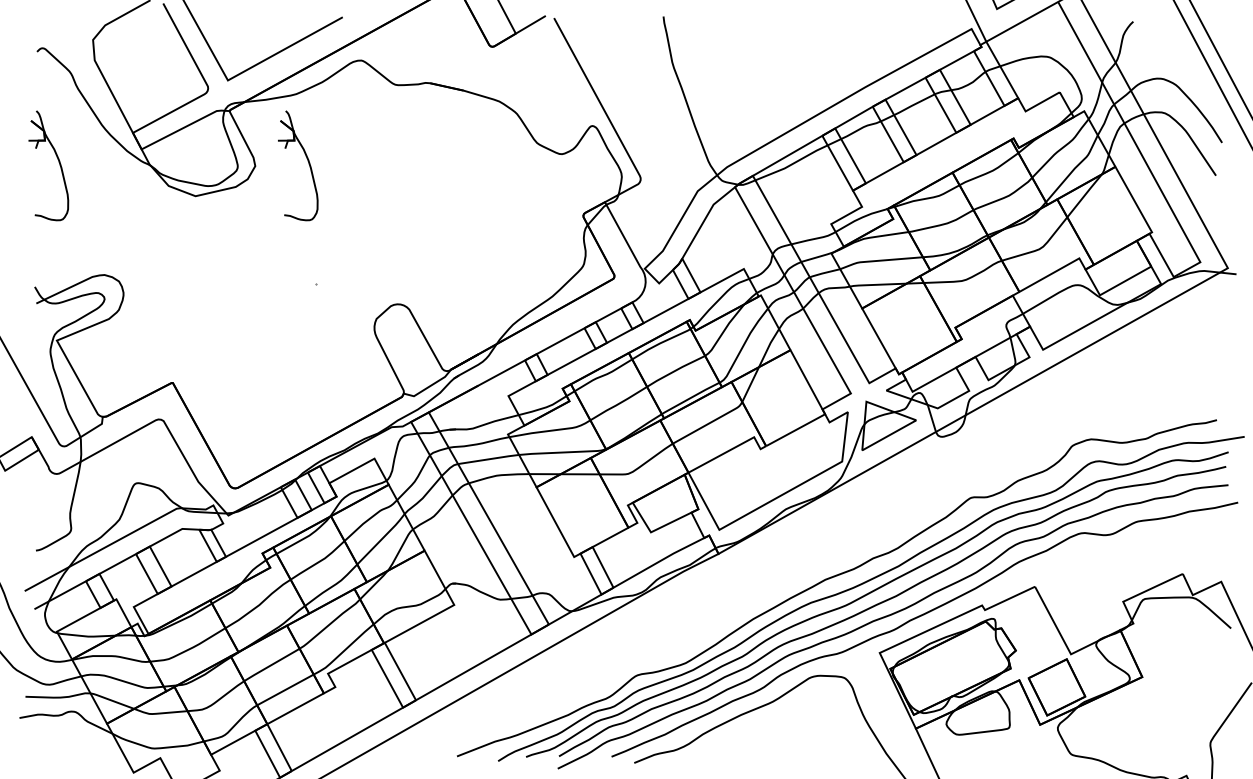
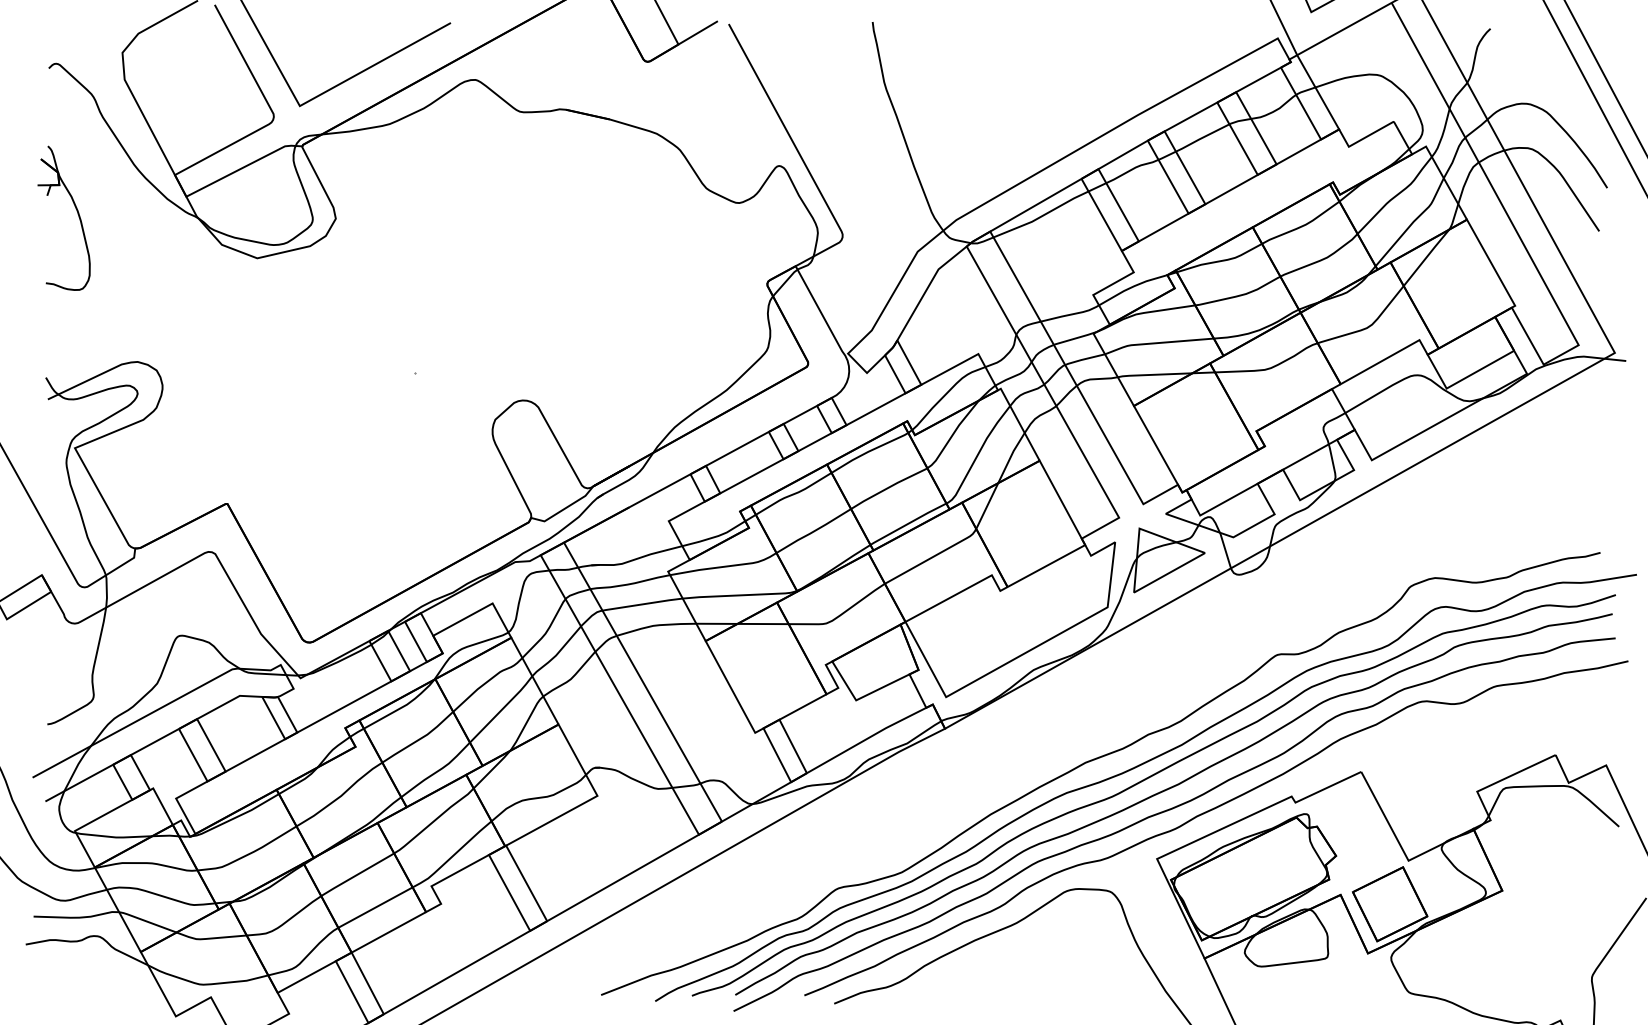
part: (307, 160) -> (404, 211), removed

